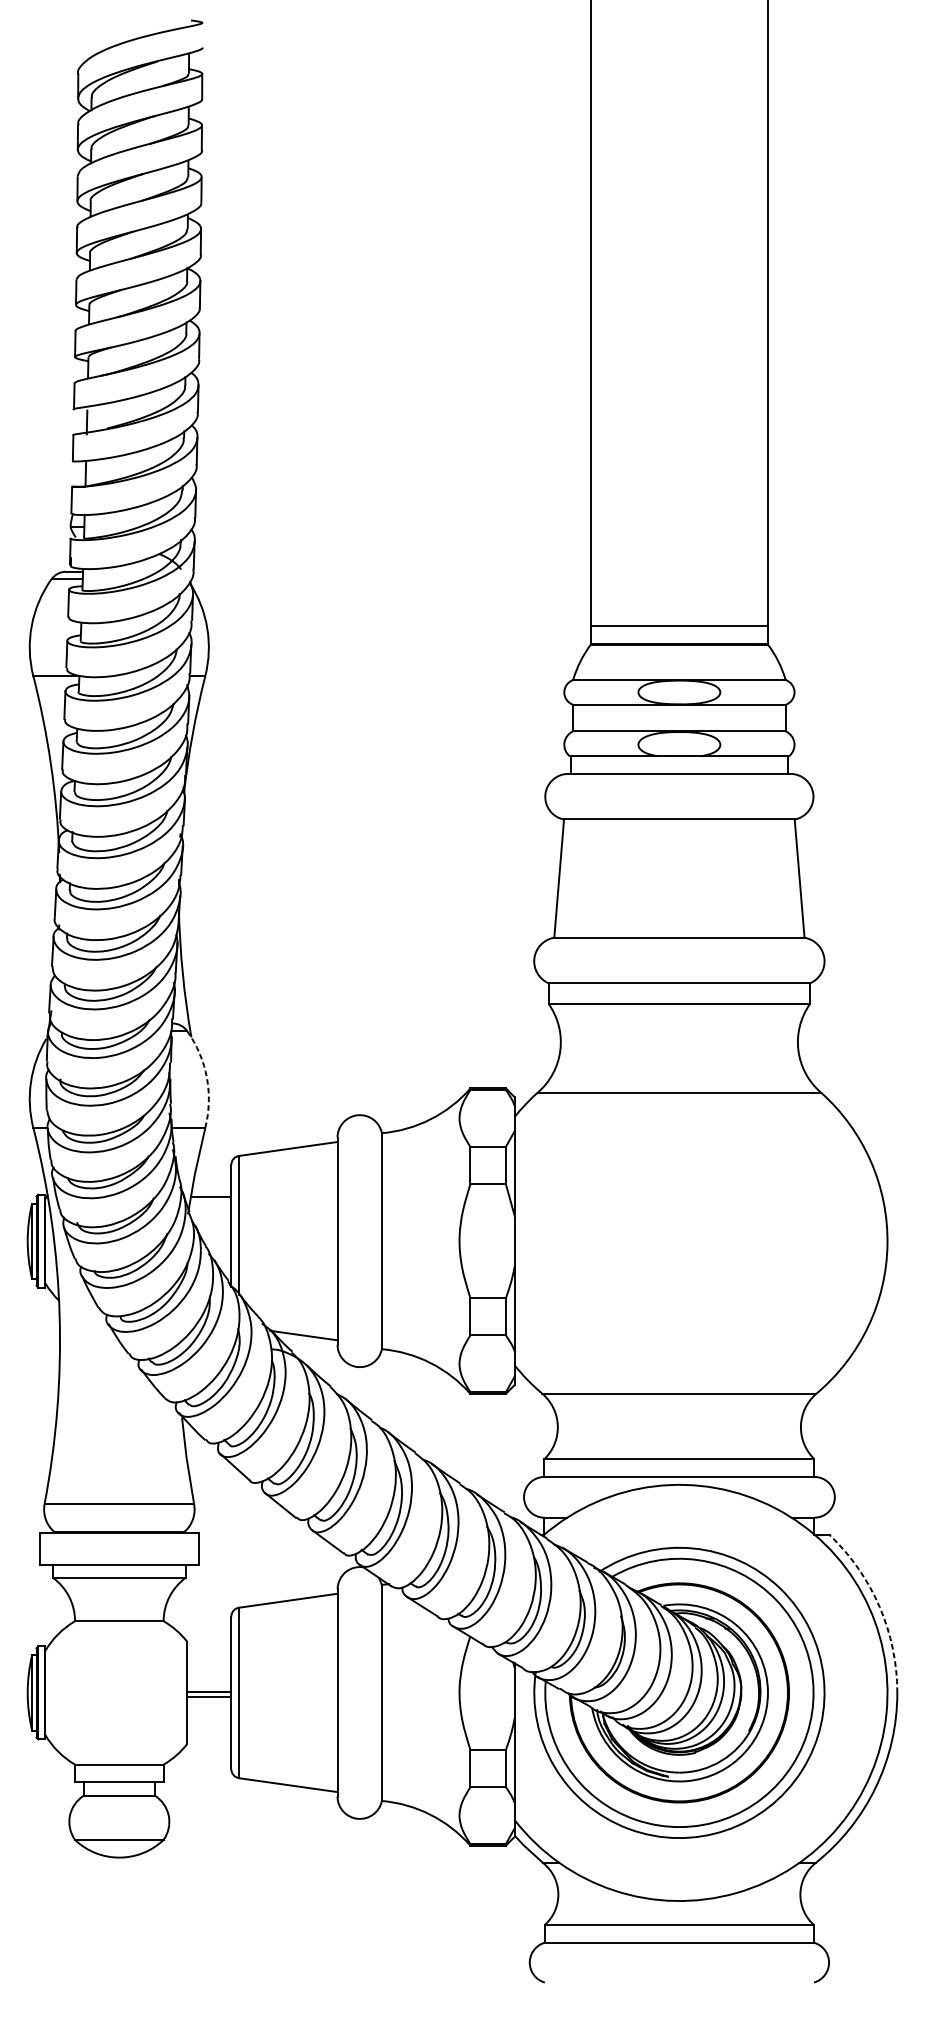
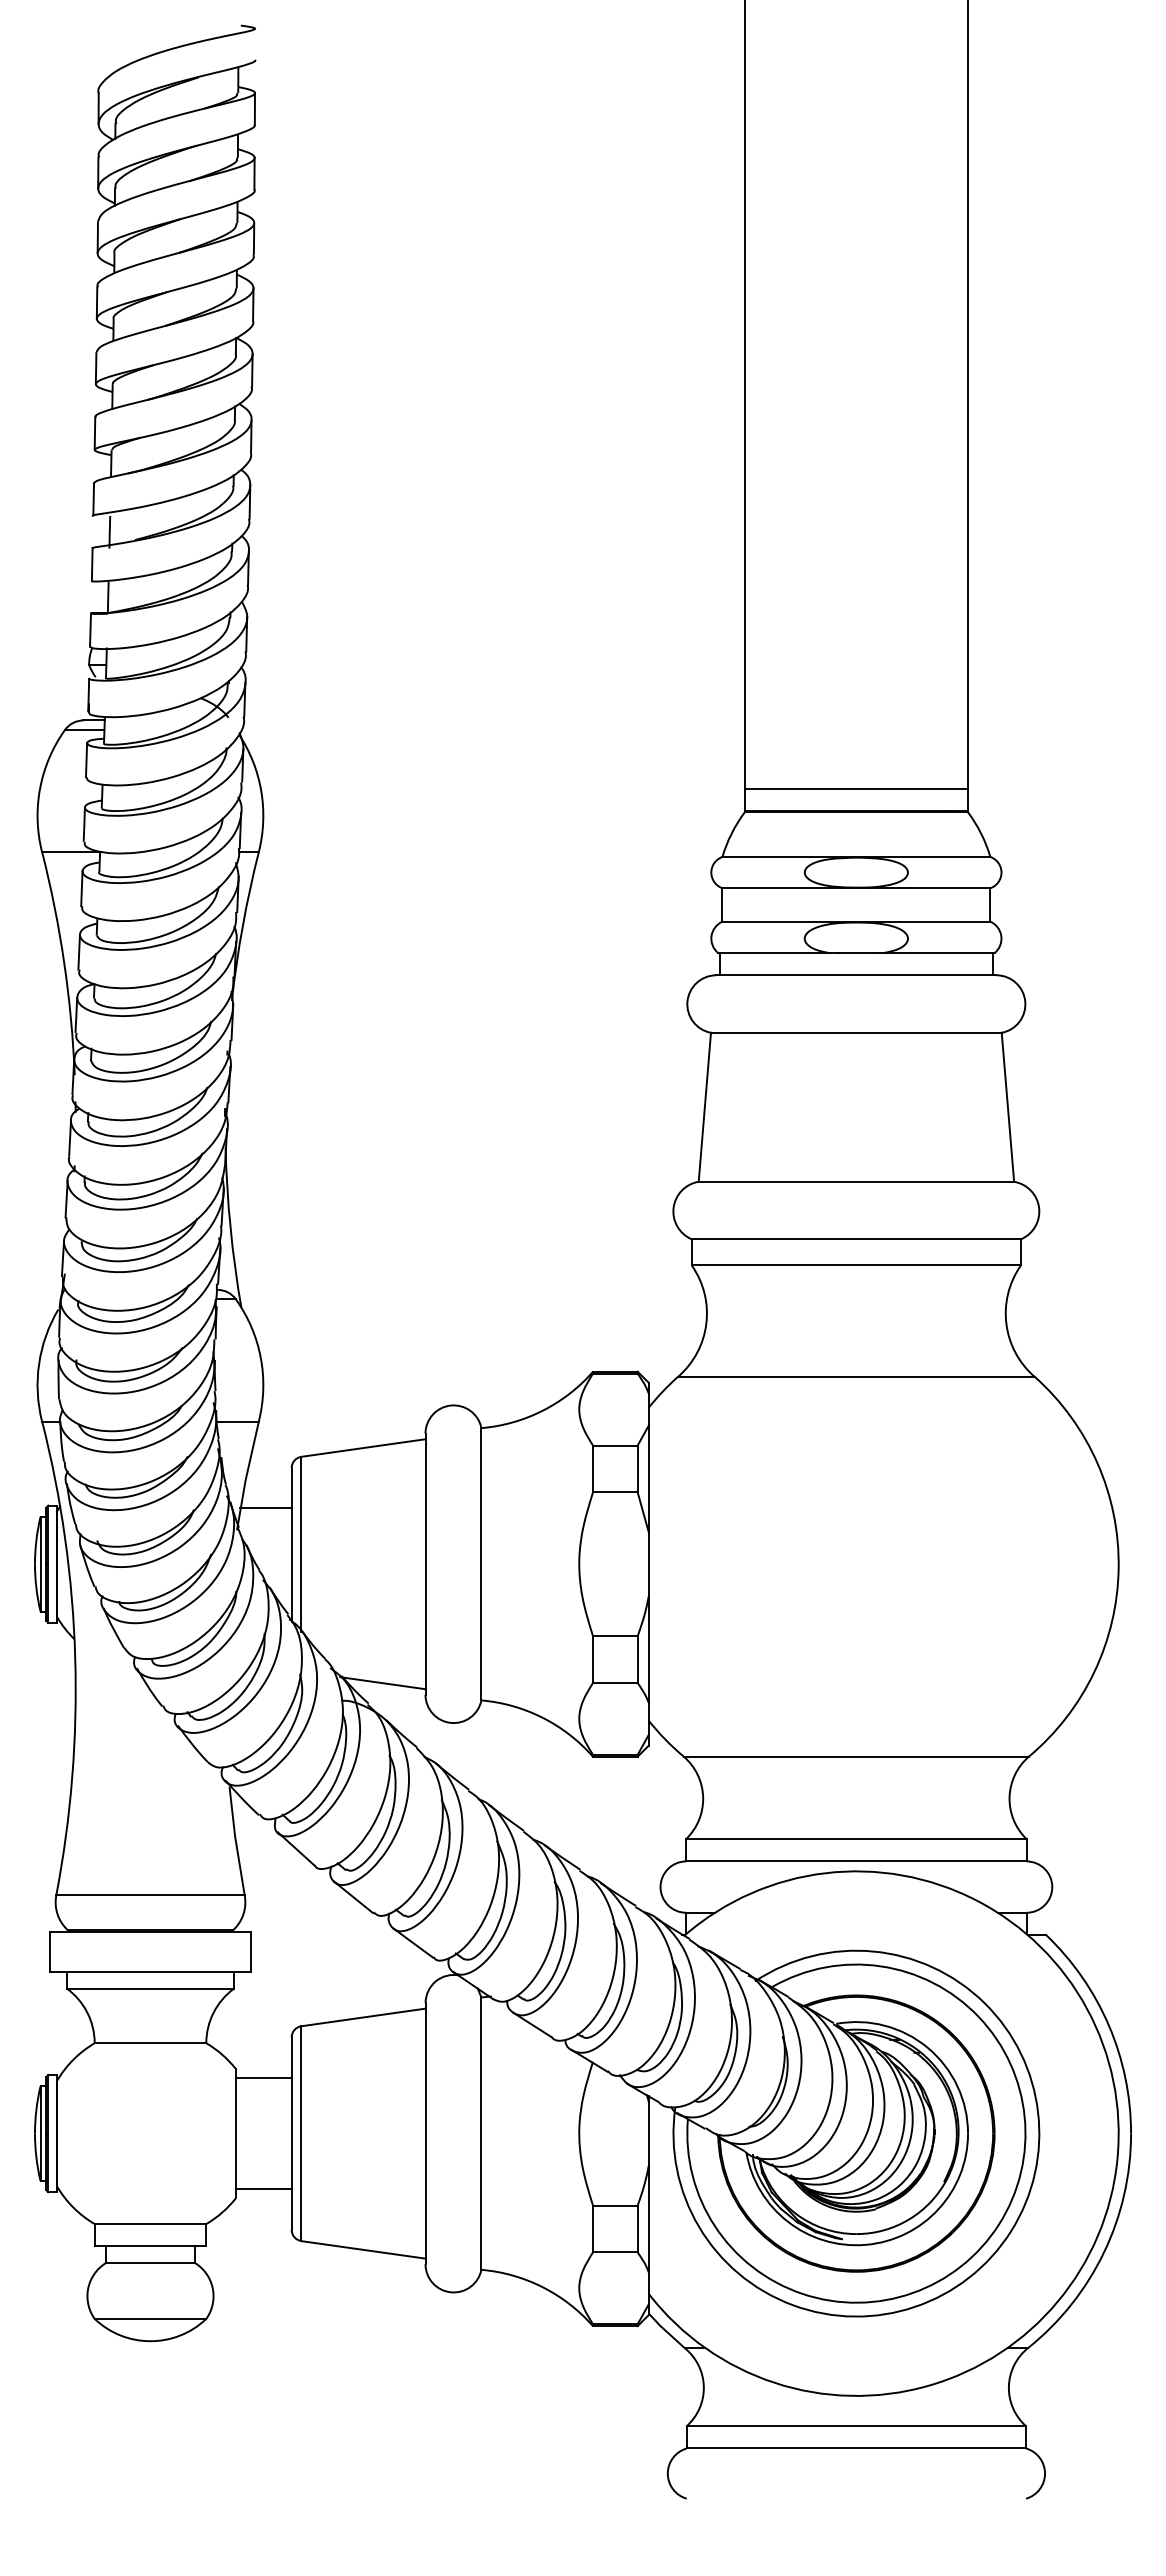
arc: (206, 1077) -> (260, 1357), dashed -> solid
arc: (879, 1607) -> (1108, 2025), dashed -> solid
line: (209, 1691) -> (263, 2077), moved
line: (209, 1696) -> (263, 2189), moved

